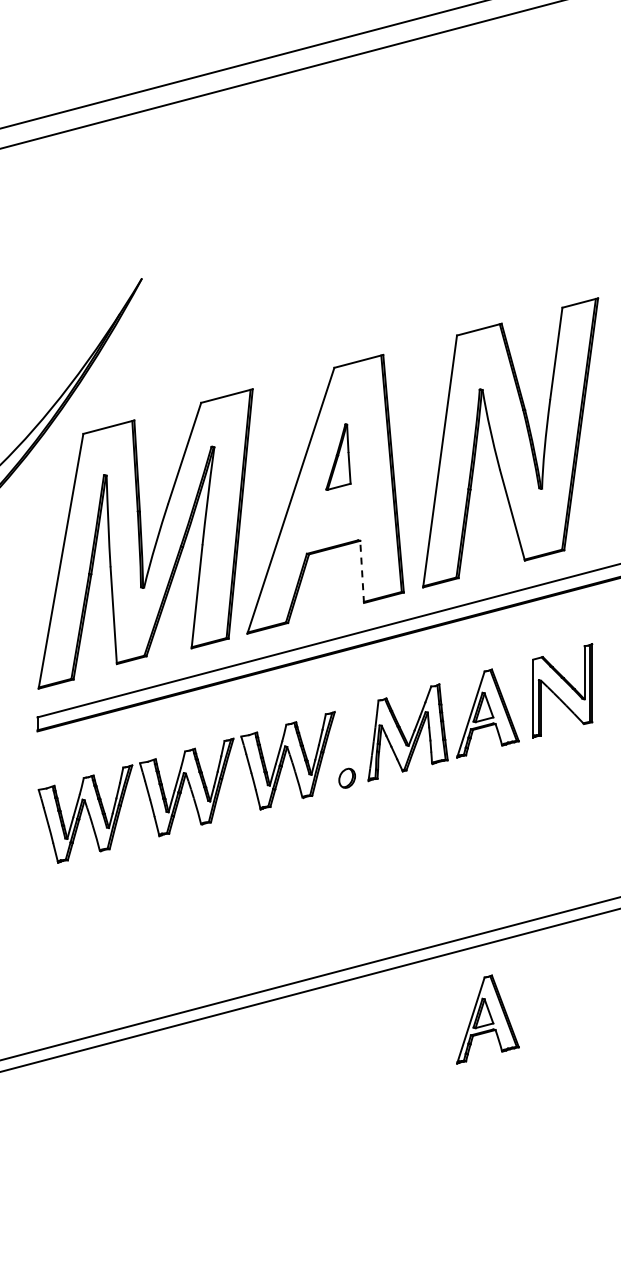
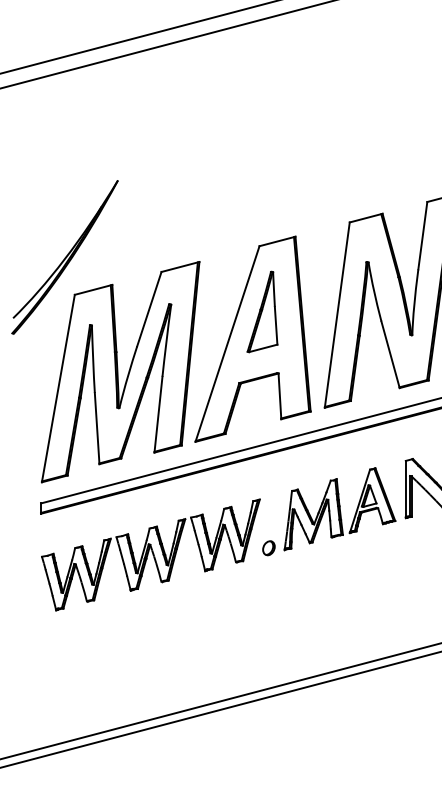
part: (338, 456) -> (262, 311), size x1.67
line: (362, 571) -> (280, 396), dashed -> solid
part: (487, 1019) -> (372, 725), removed

